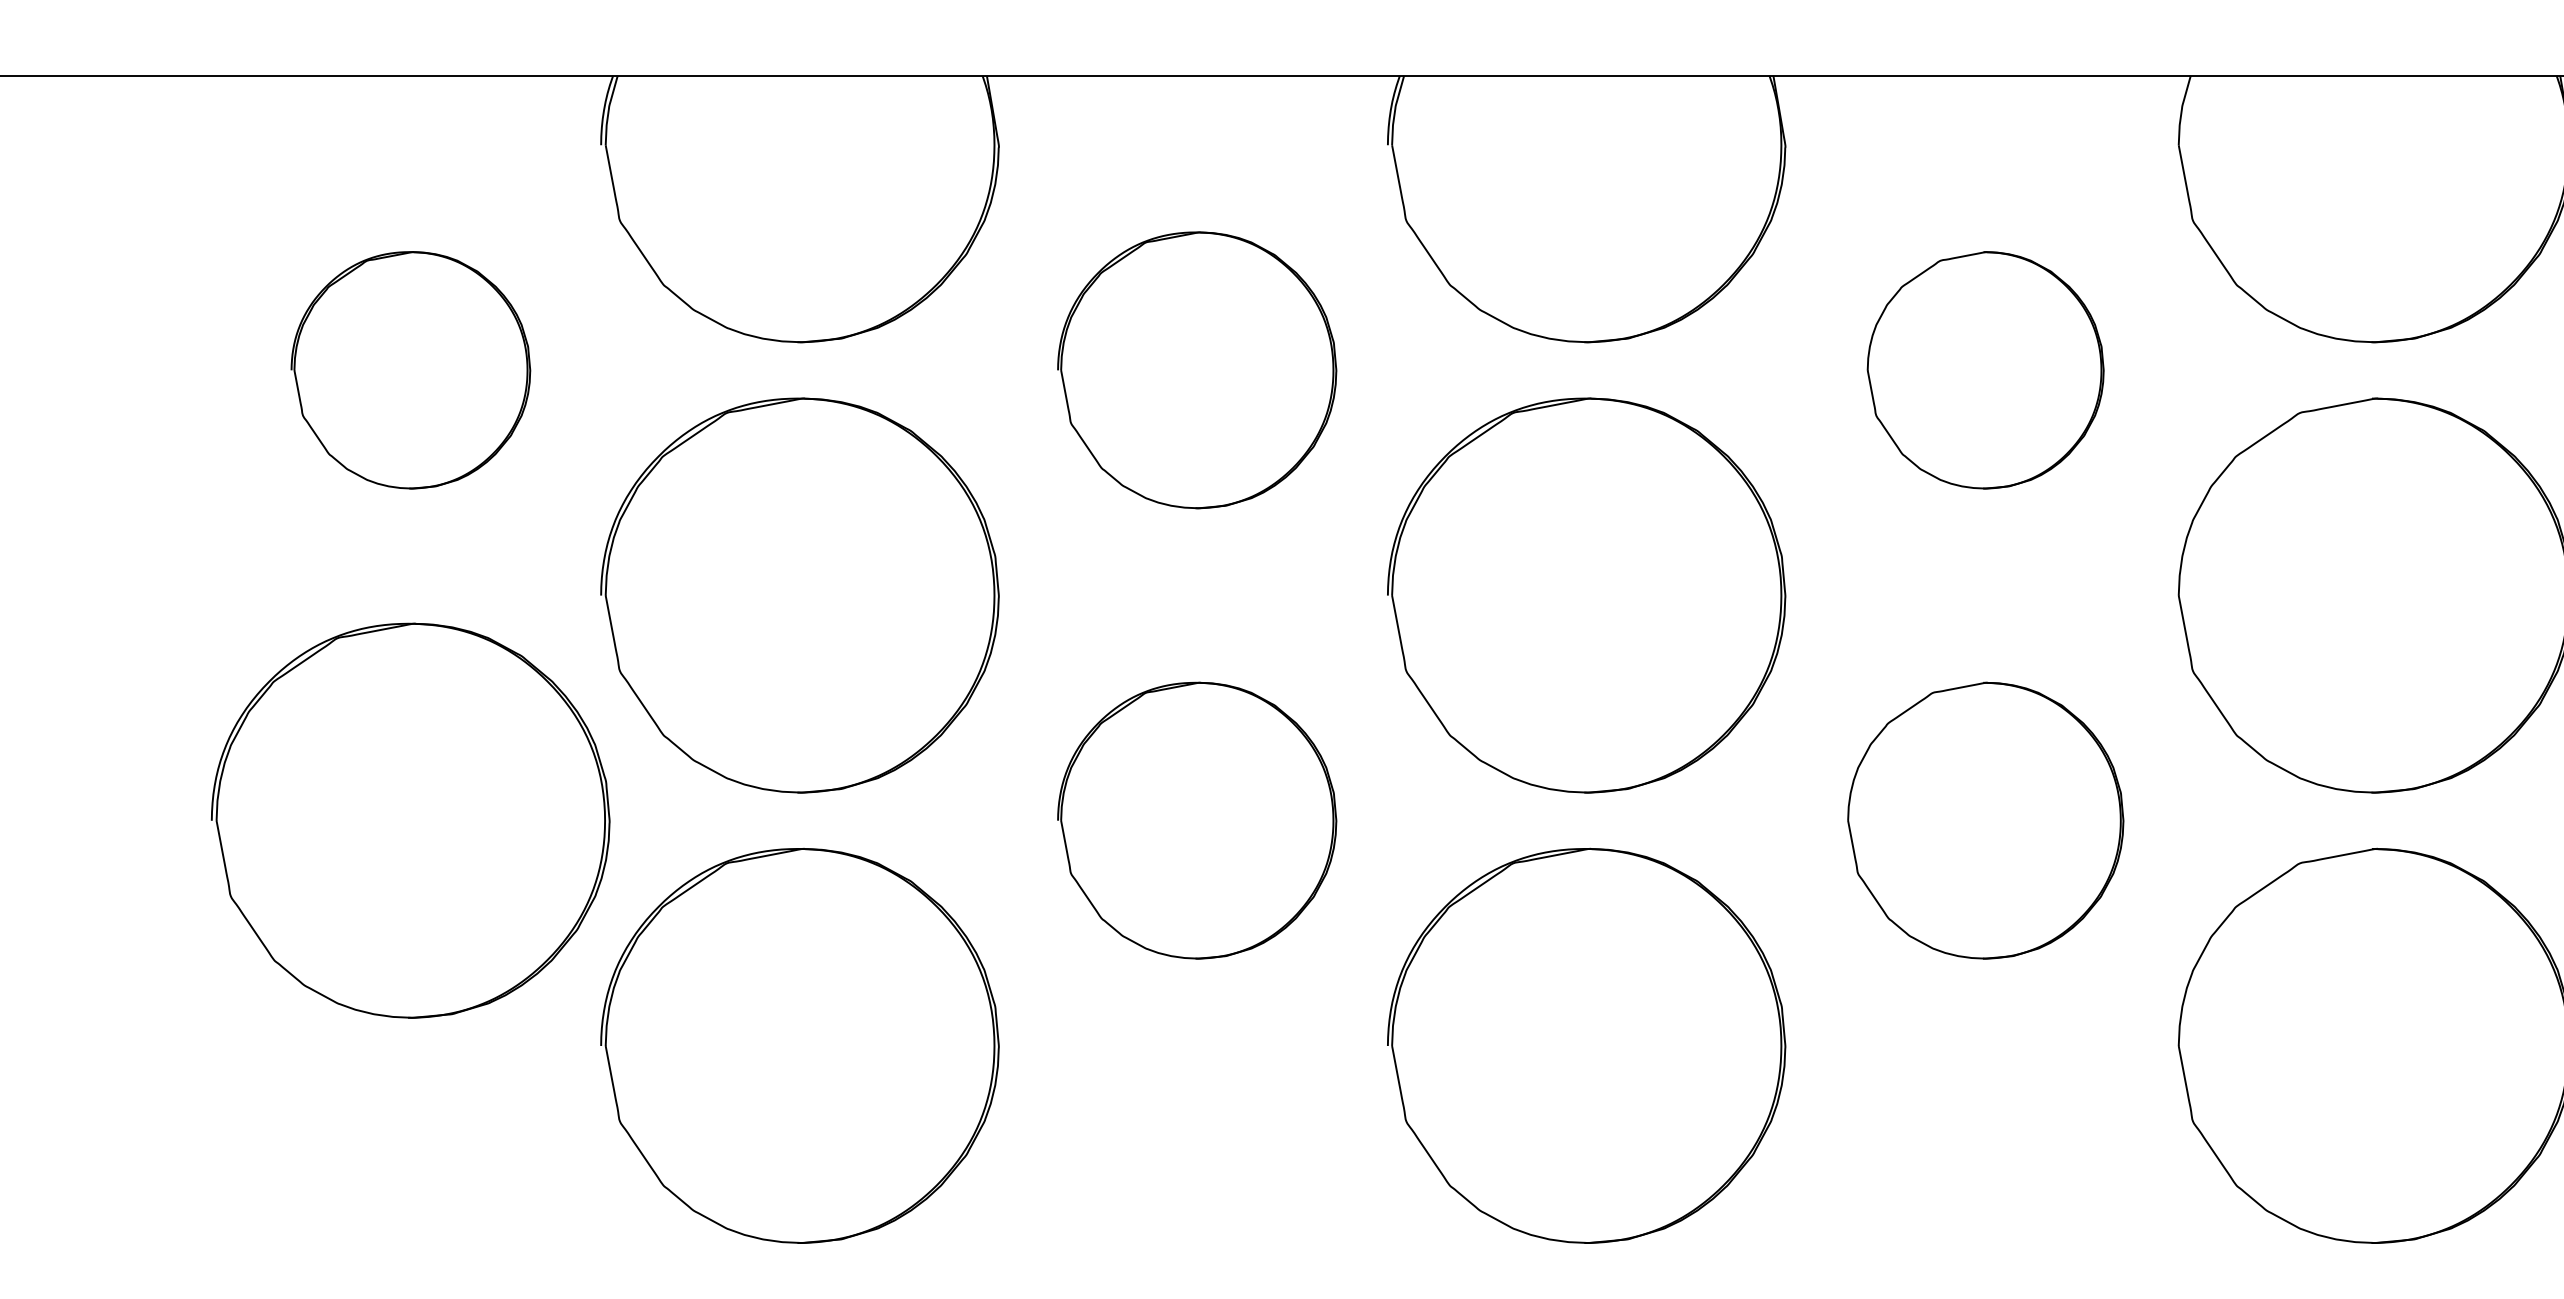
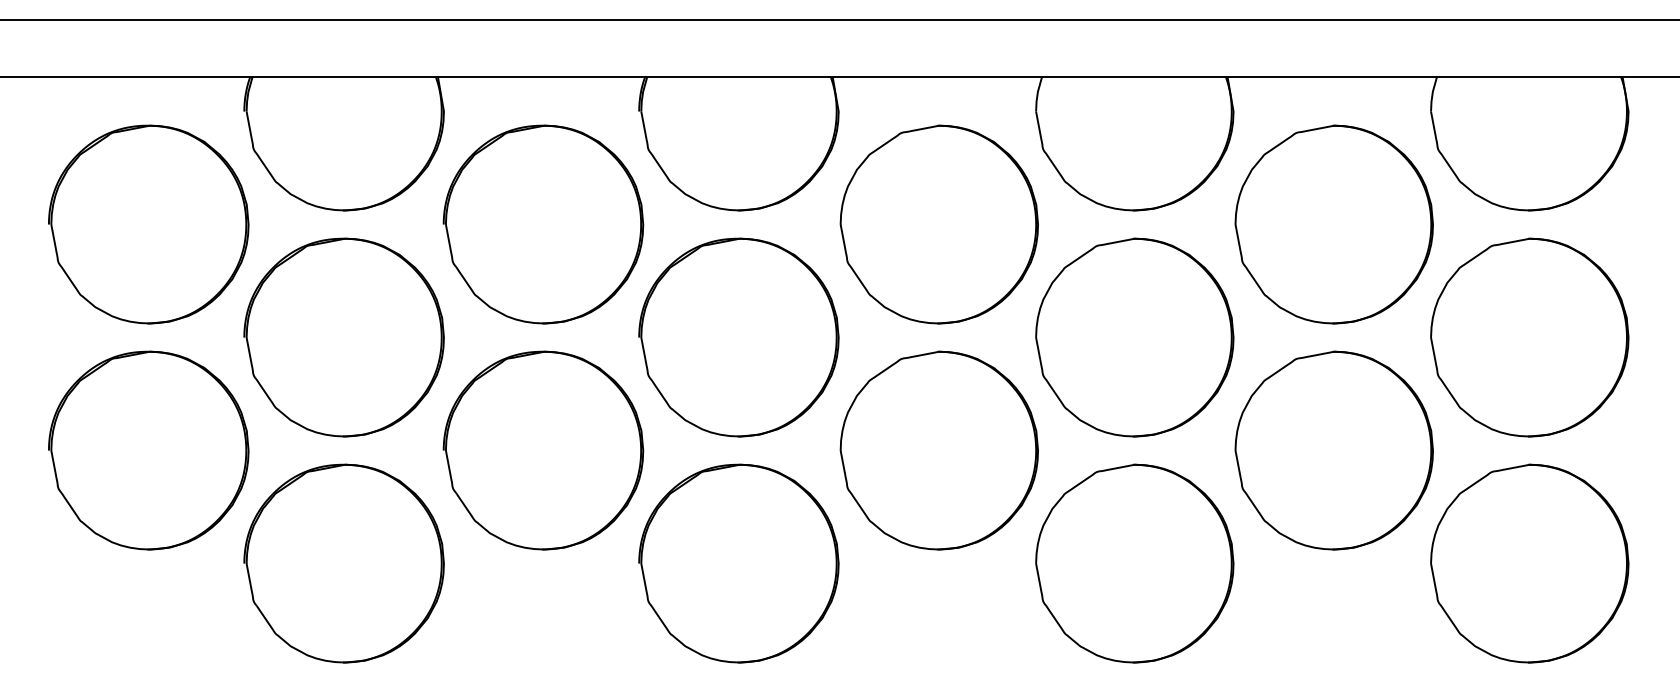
part: (410, 370) -> (148, 224), size x1.67
part: (1197, 370) -> (543, 224), size x1.43
part: (1984, 370) -> (938, 224), size x1.67
part: (1197, 820) -> (543, 450), size x1.43
part: (1984, 820) -> (938, 450), size x1.43

